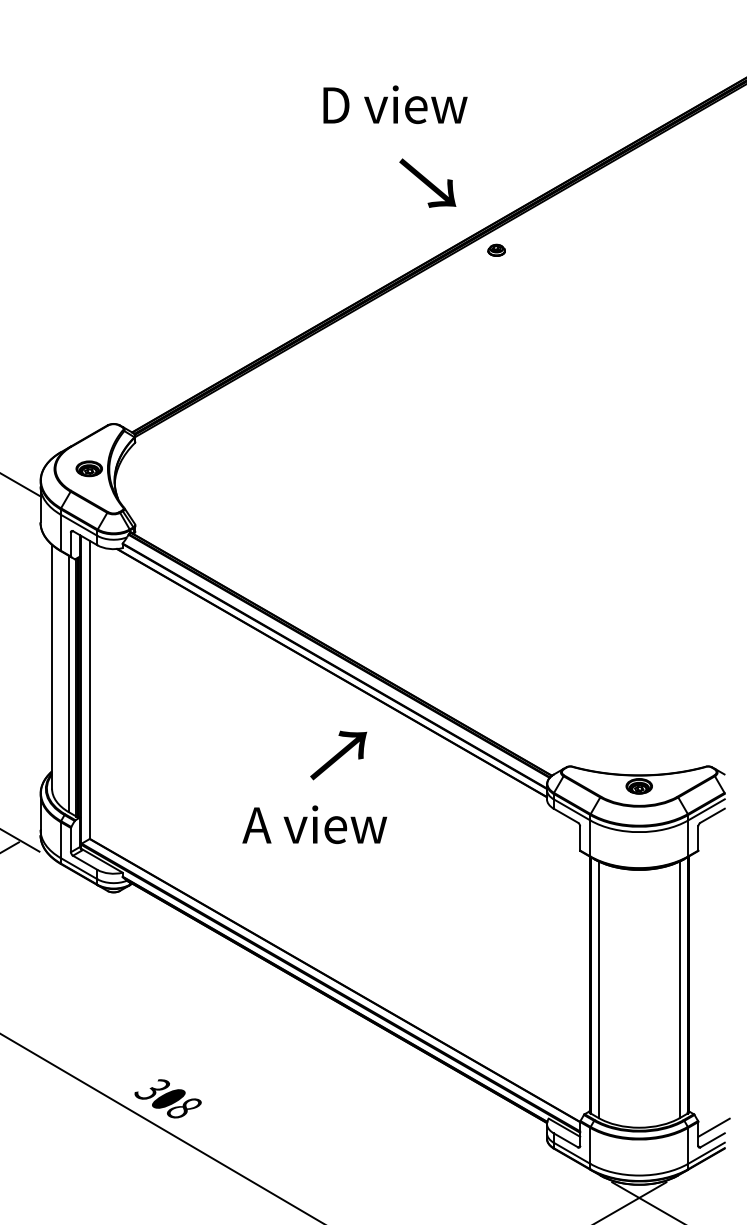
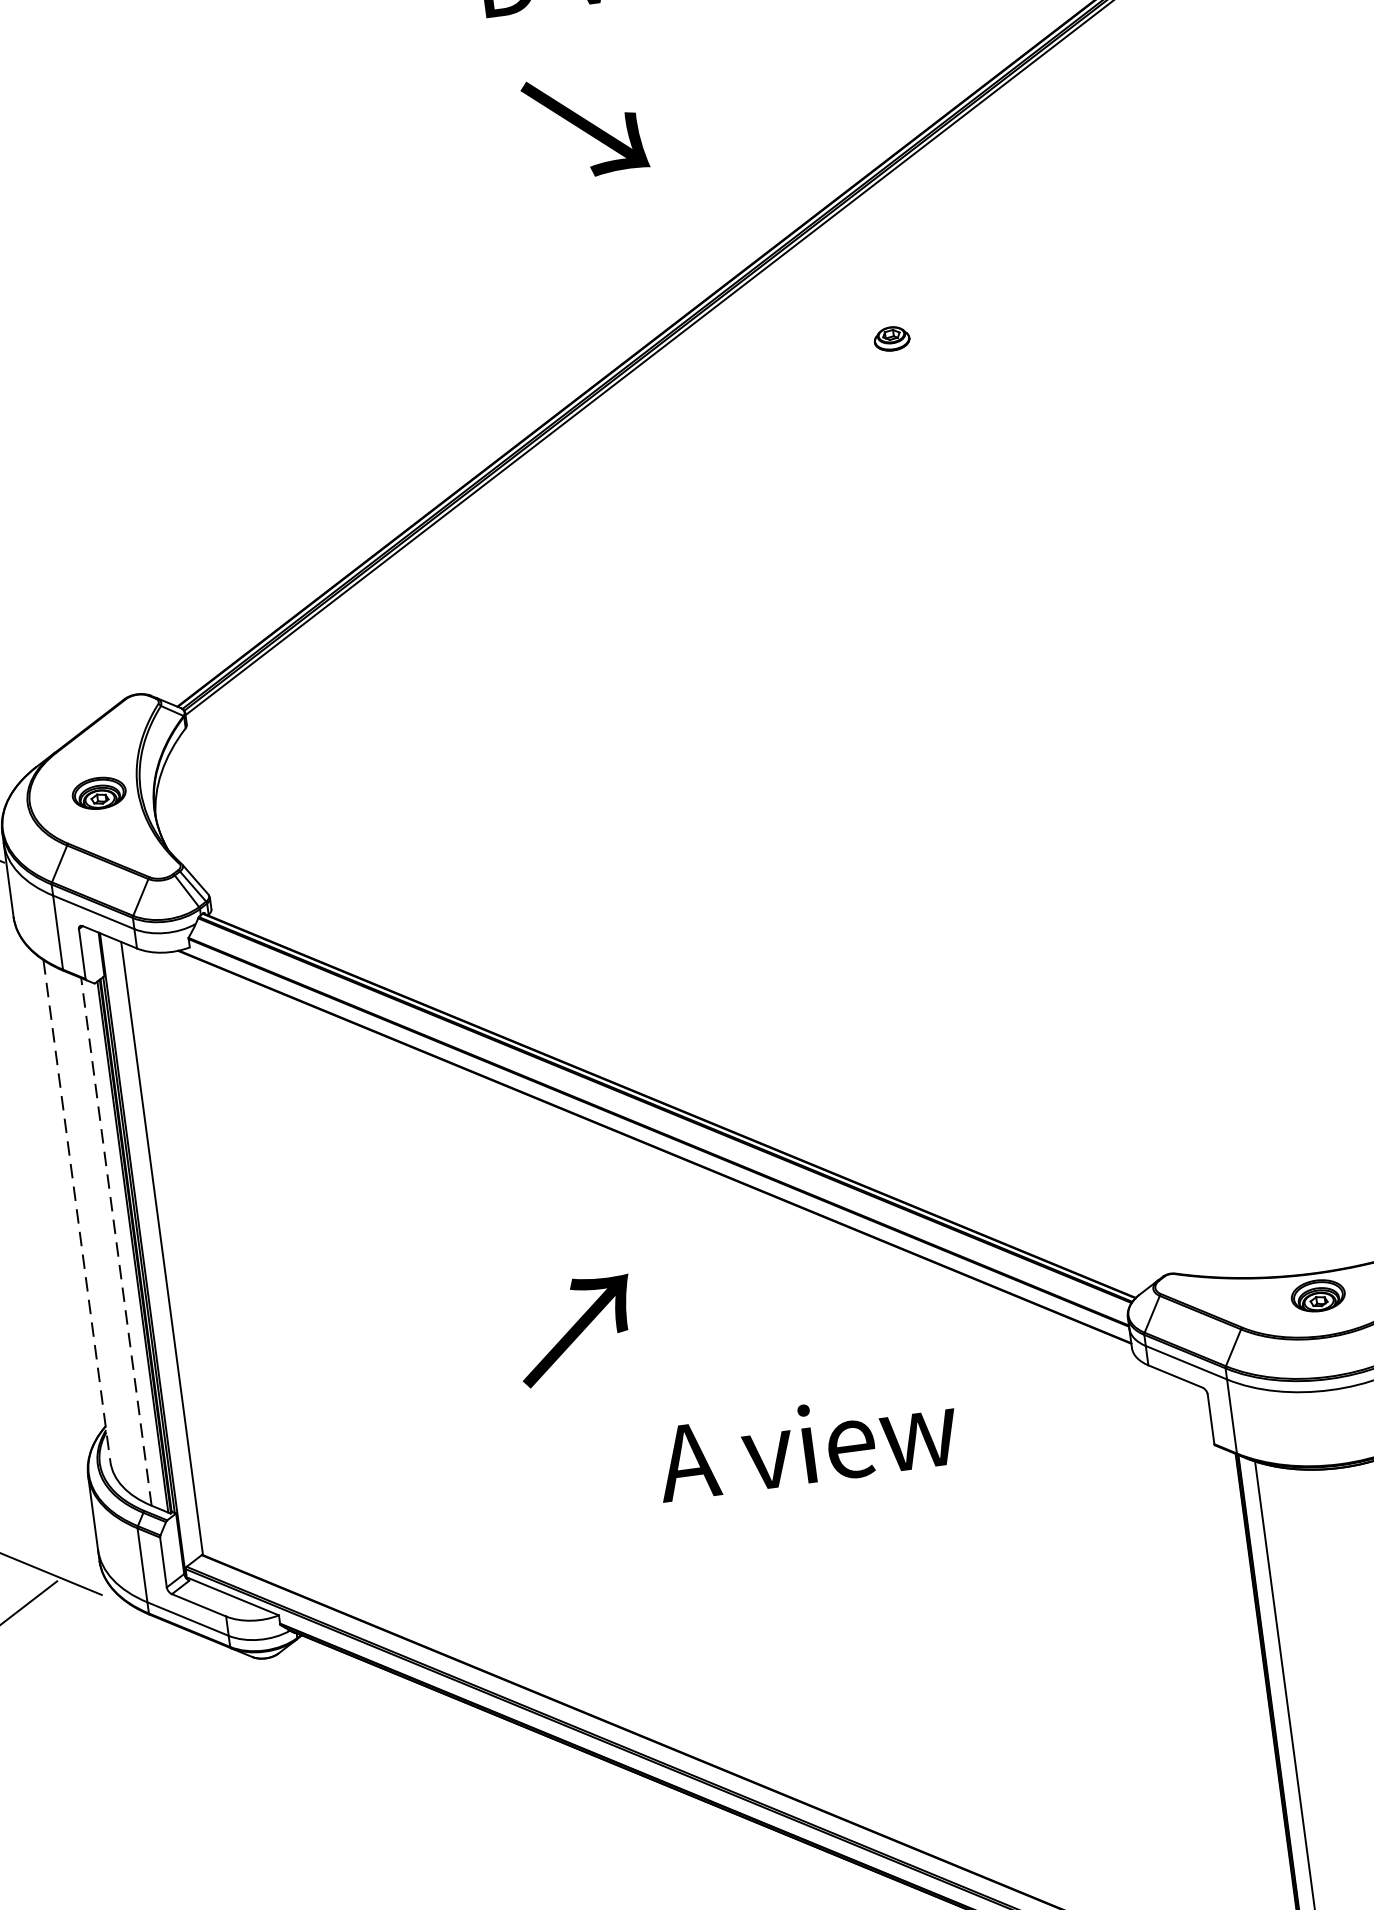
text: (427, 182) -> (584, 124), moved
part: (496, 249) -> (891, 337), moved
line: (52, 666) -> (77, 1210), solid -> dashed
line: (68, 683) -> (115, 1240), solid -> dashed
text: (338, 755) -> (575, 1330), moved
text: (314, 824) -> (806, 1444), moved

